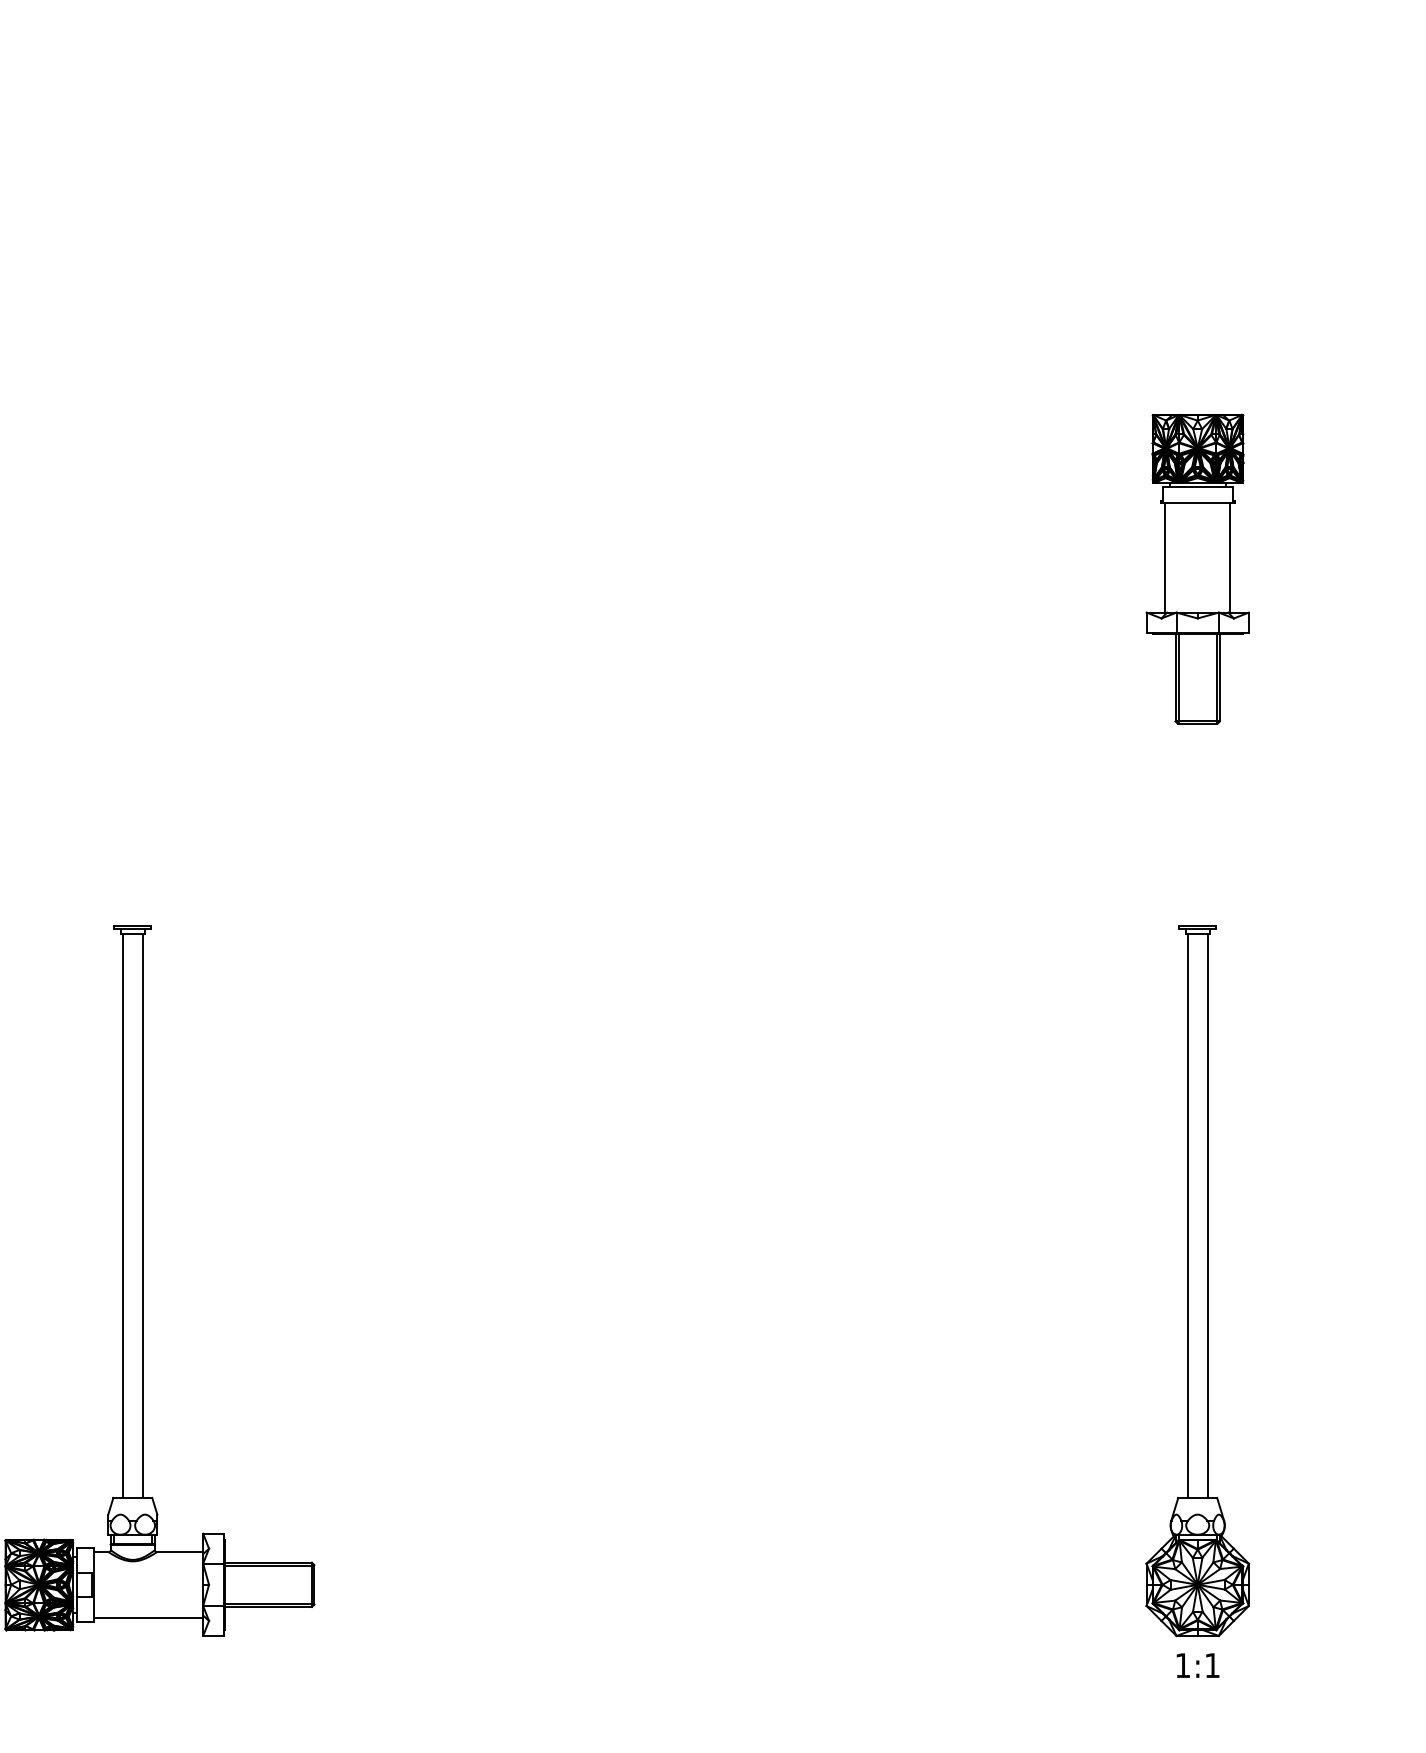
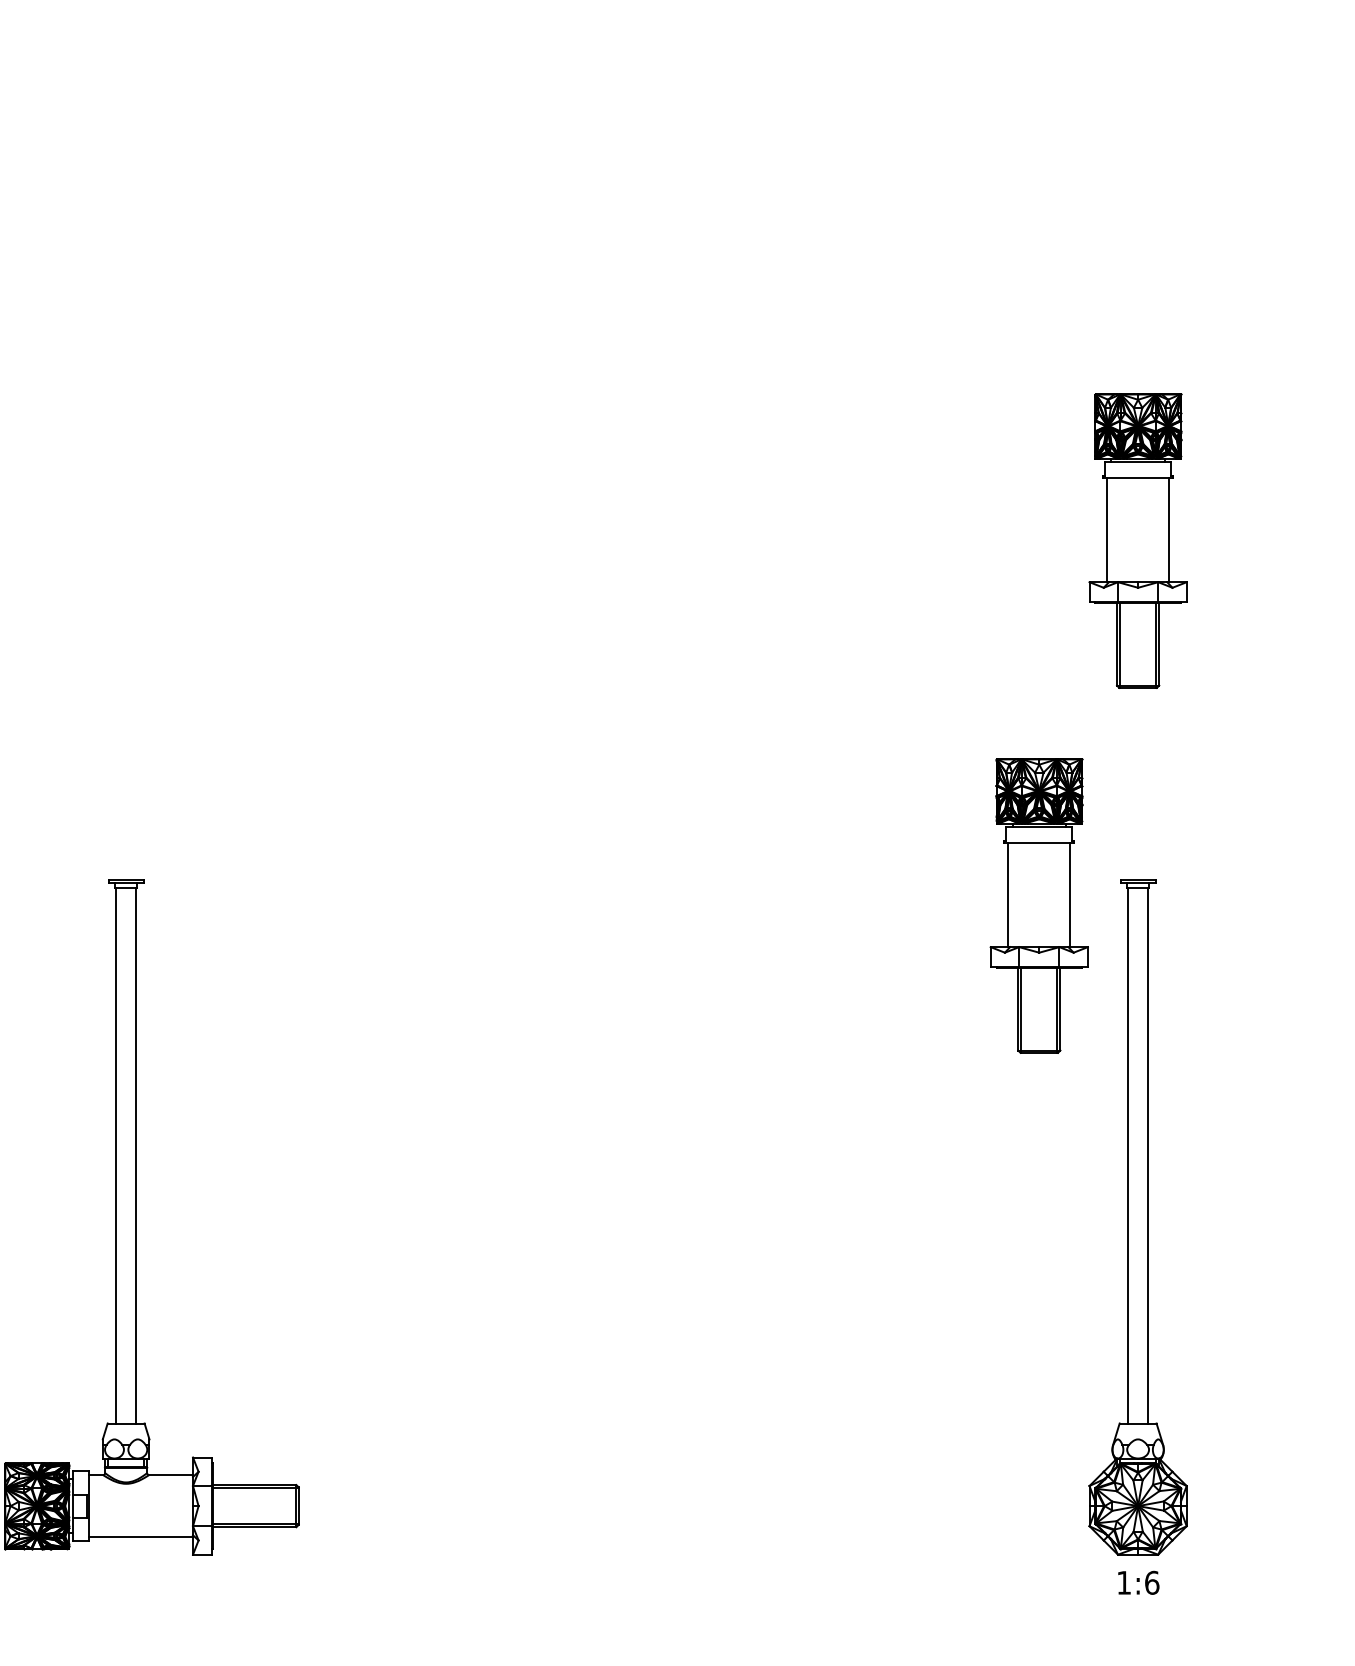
part: (1093, 952) -> (1039, 905), added
text: (1212, 1665) -> (1152, 1582), 1:1 -> 1:6

